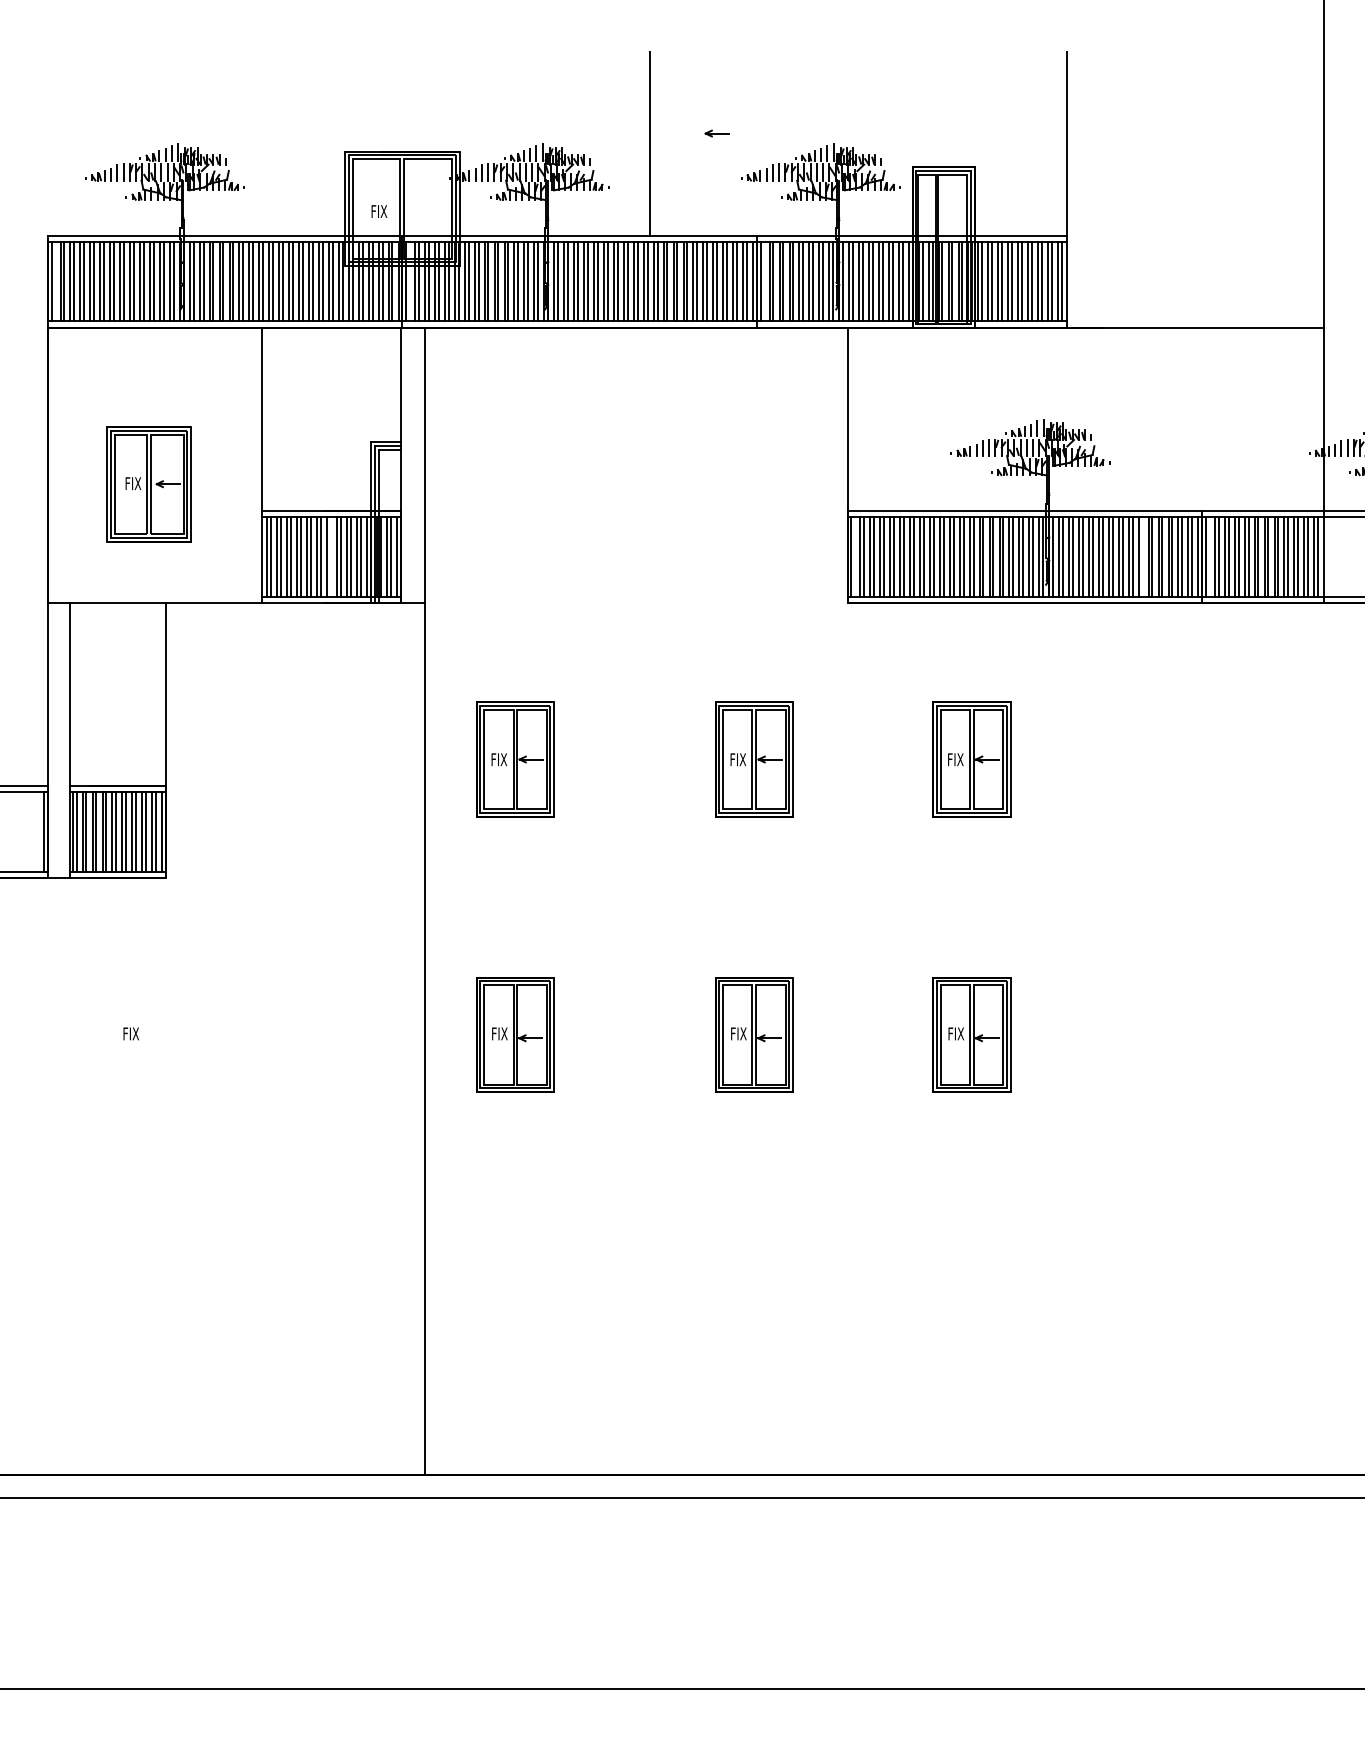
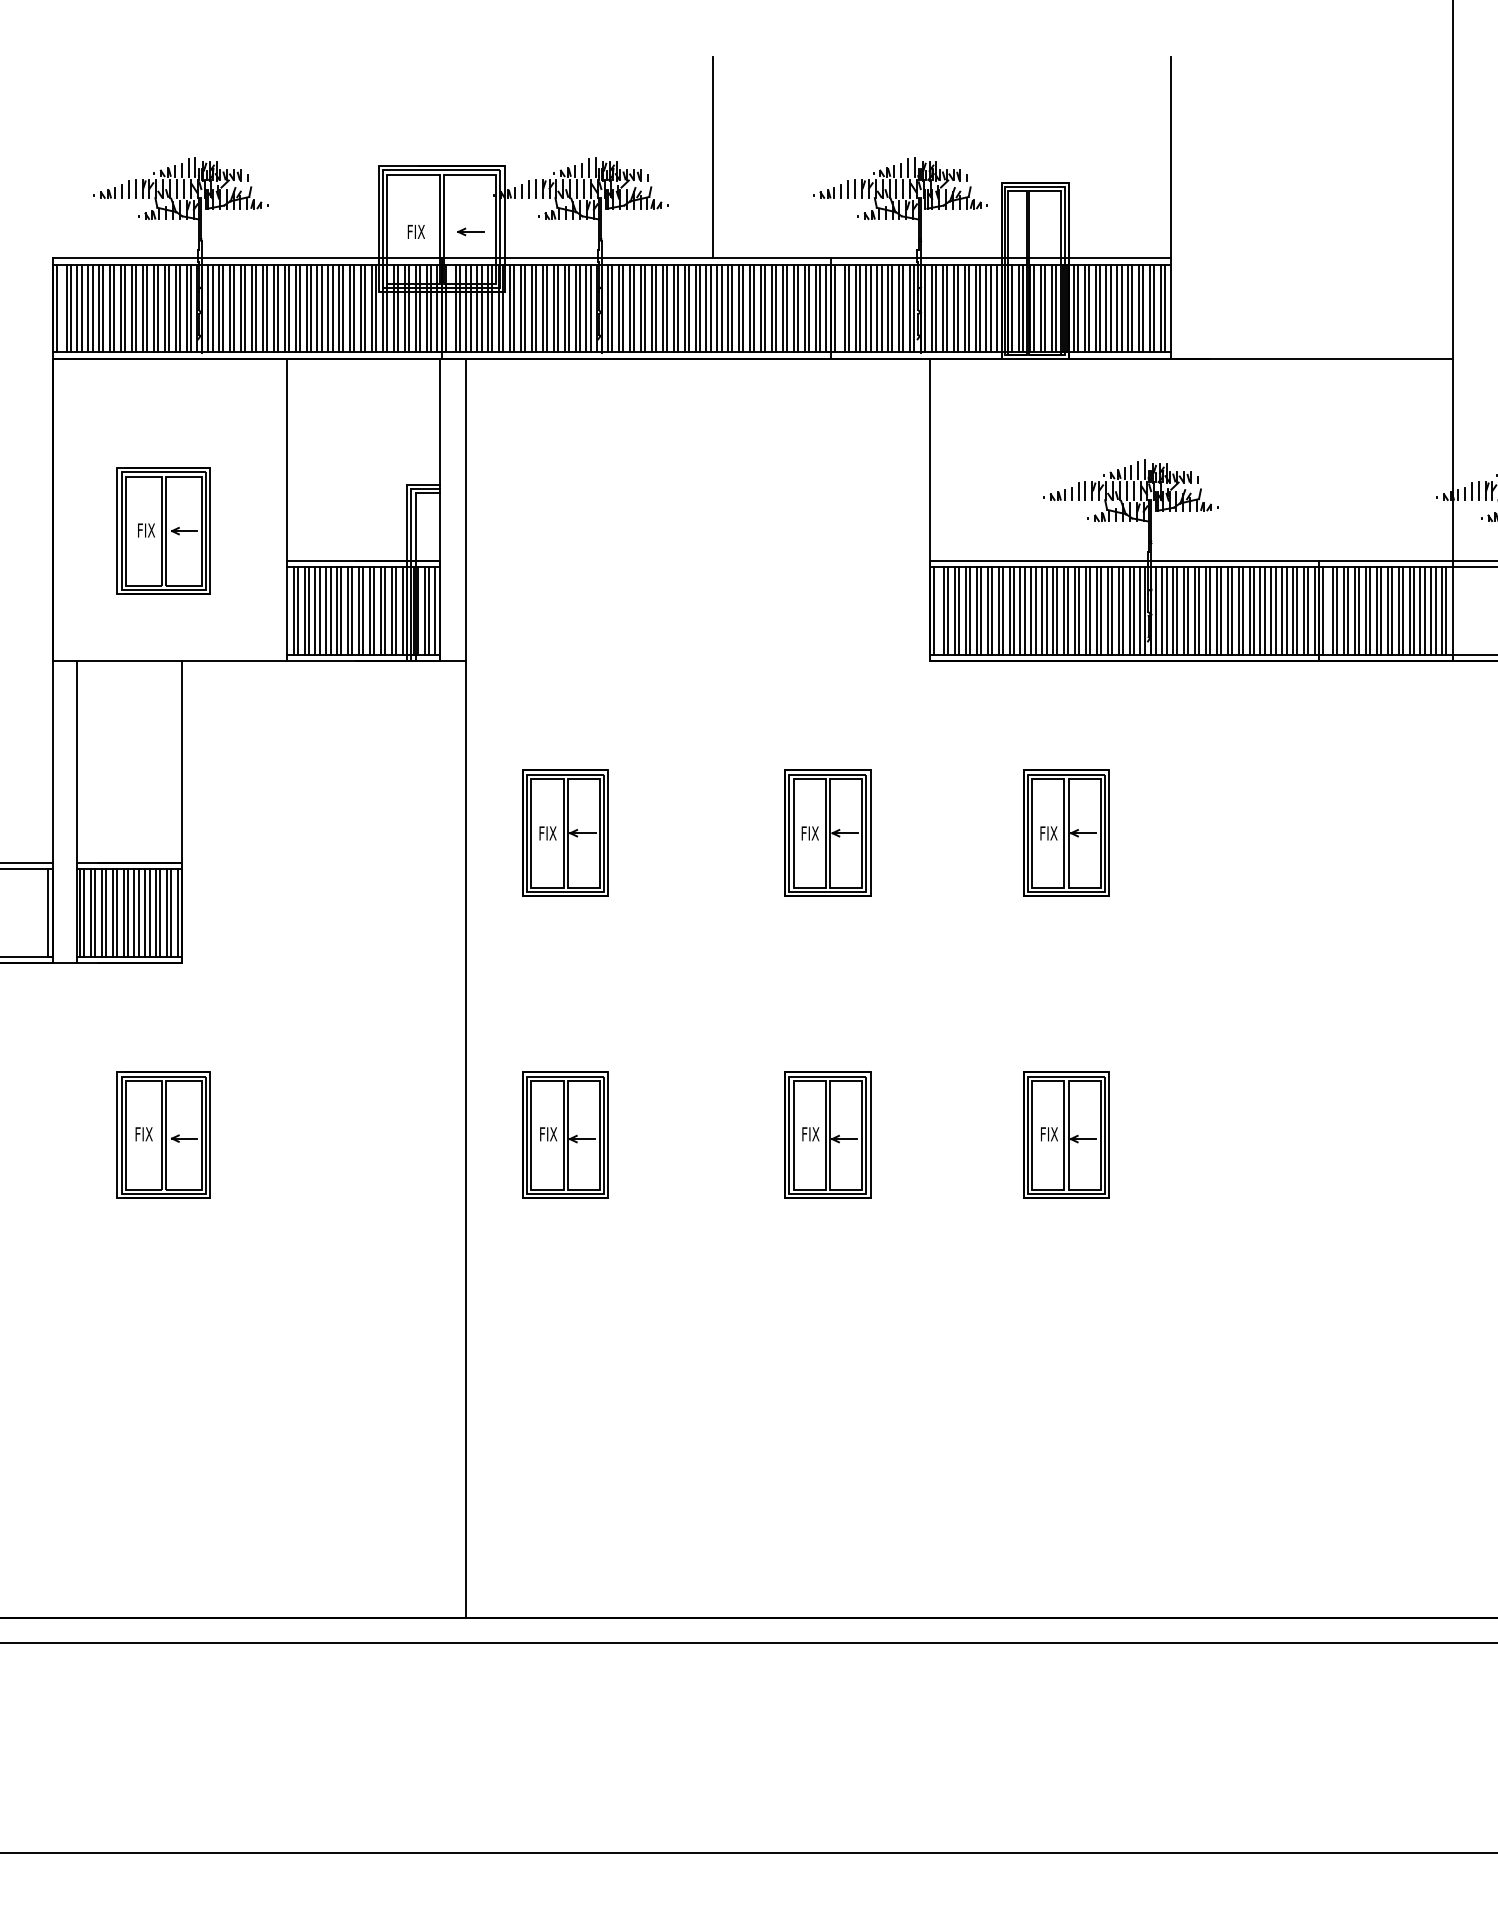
part: (716, 133) -> (470, 231), moved
line: (330, 556) -> (362, 610), added
line: (1142, 556) -> (1253, 610), added
part: (148, 1034) -> (163, 1134), added

